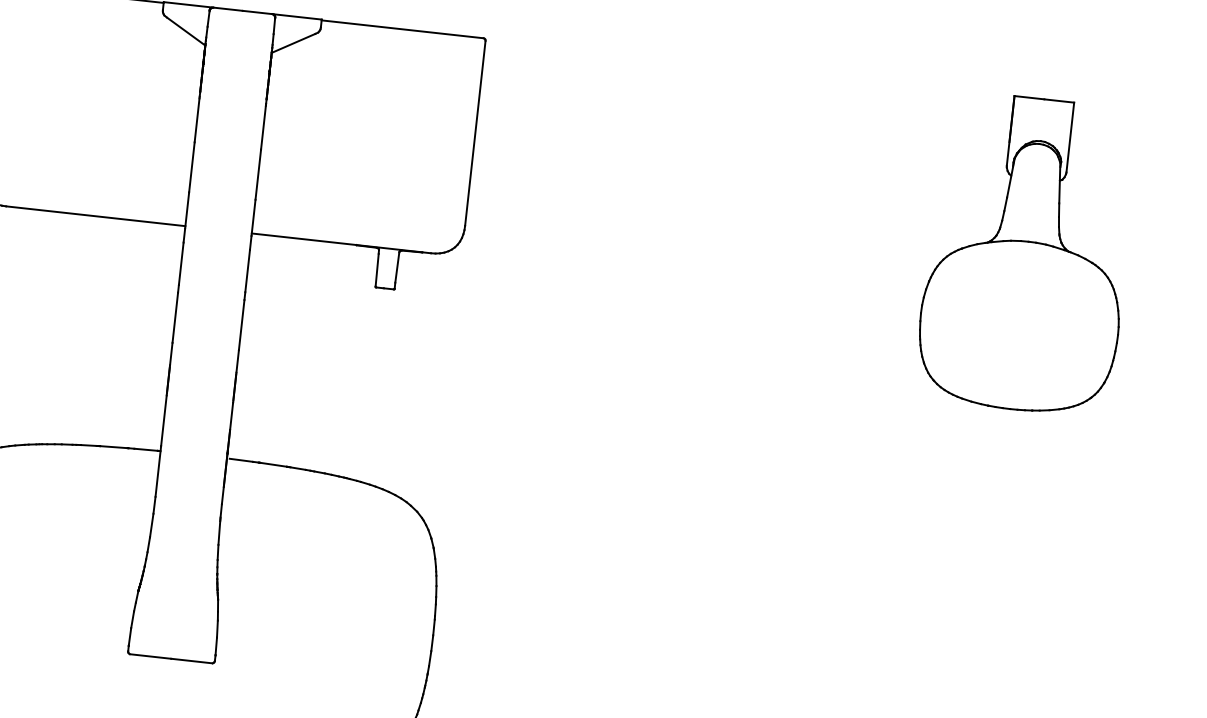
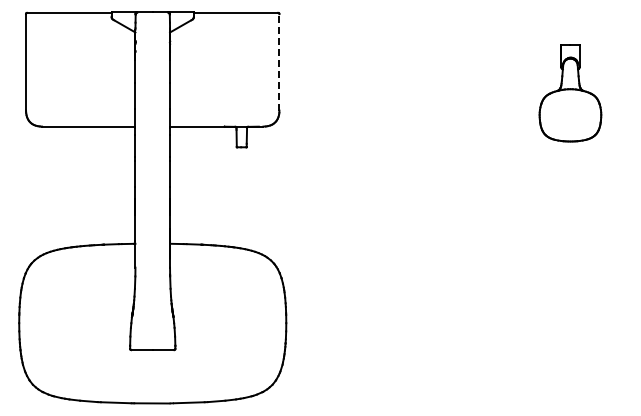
line: (475, 131) -> (279, 61), solid -> dashed
part: (1027, 252) -> (570, 92), size x0.6

